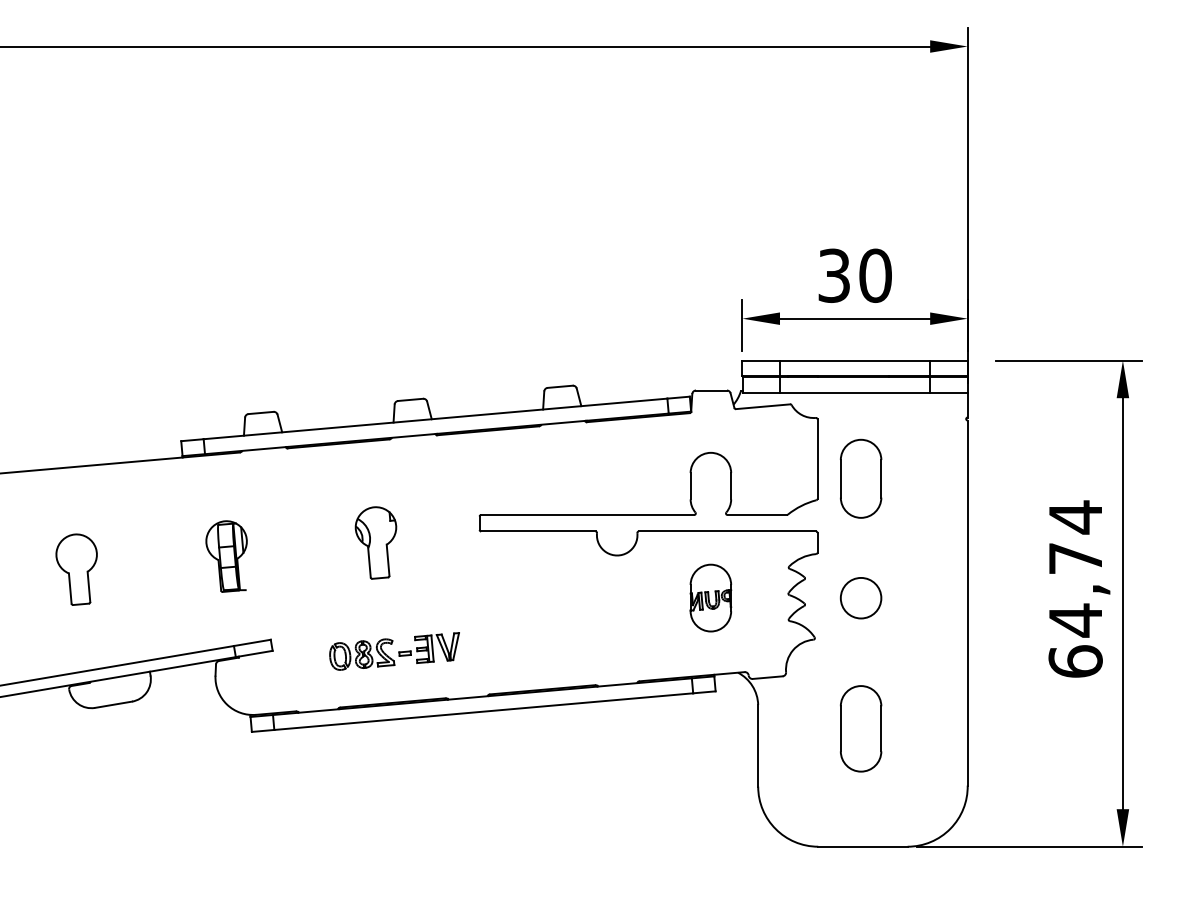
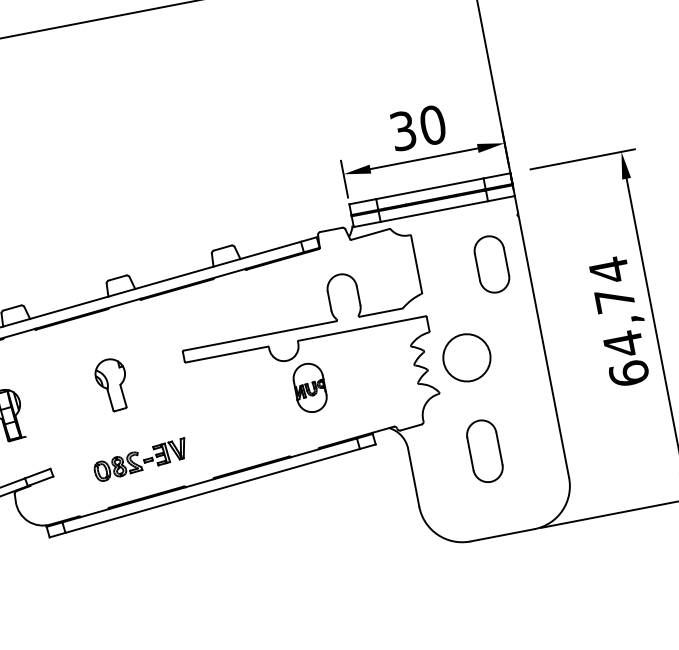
part: (861, 478) -> (492, 264), moved
part: (710, 597) -> (309, 387), moved
circle: (860, 597) -> (466, 357), size x1.6

